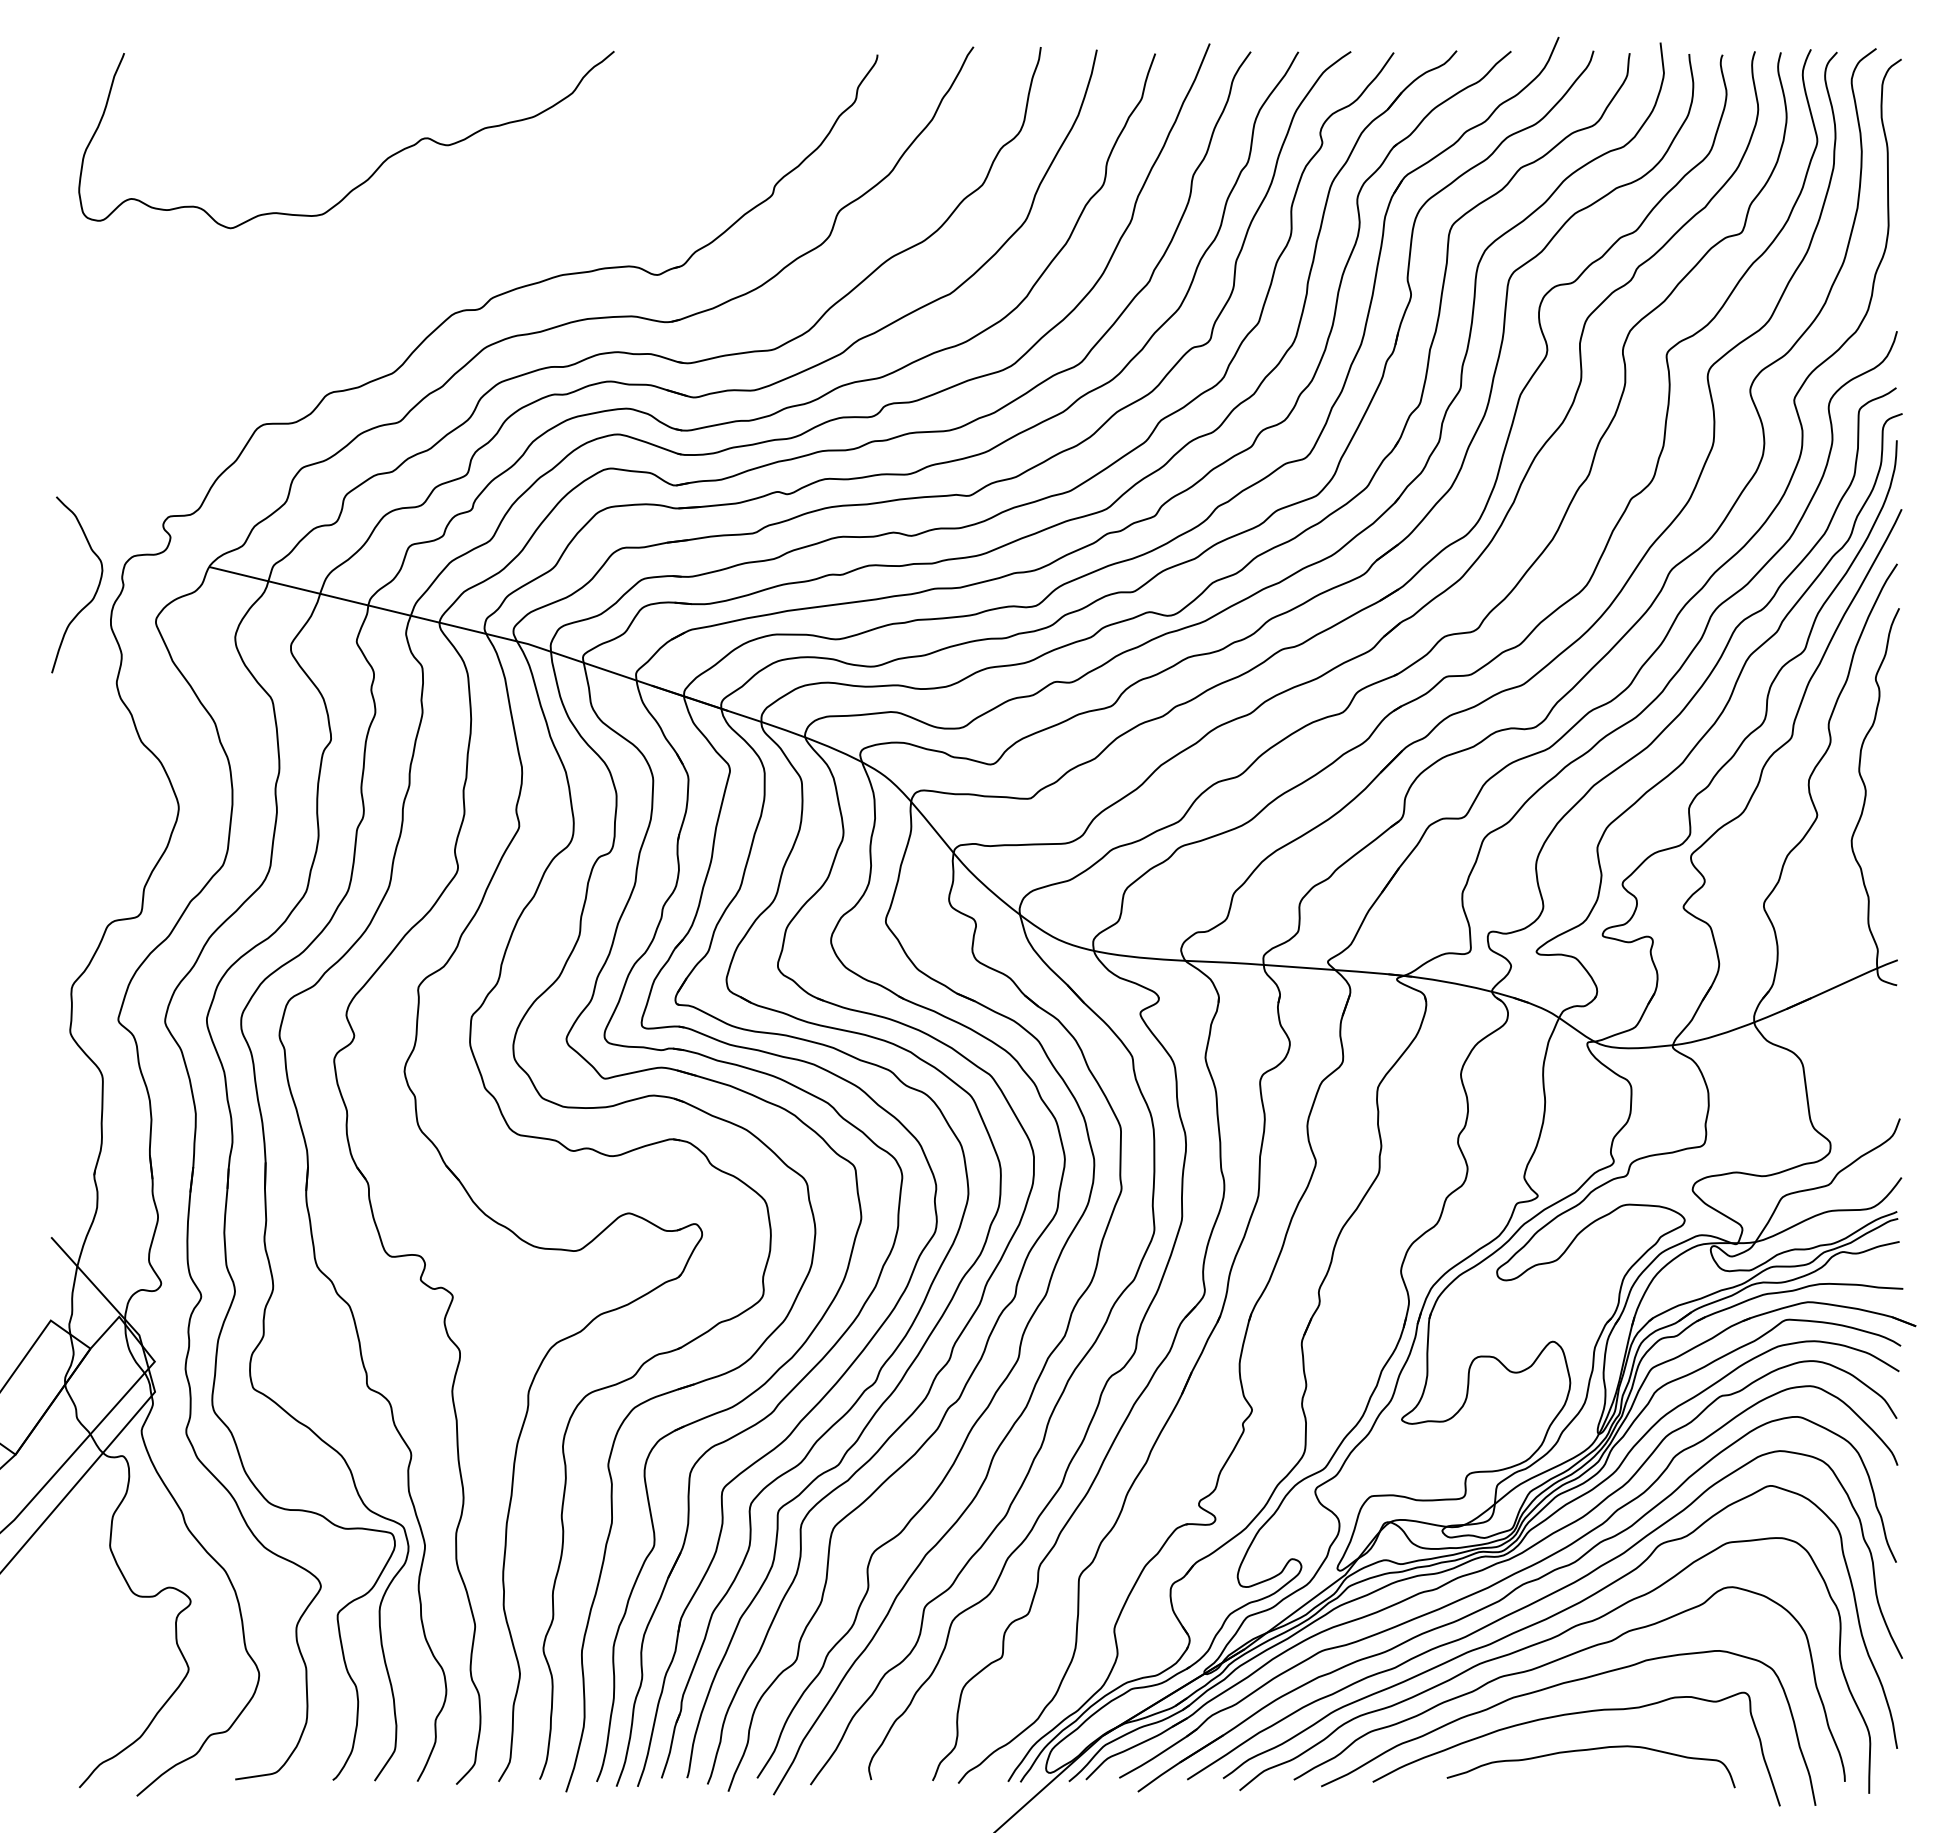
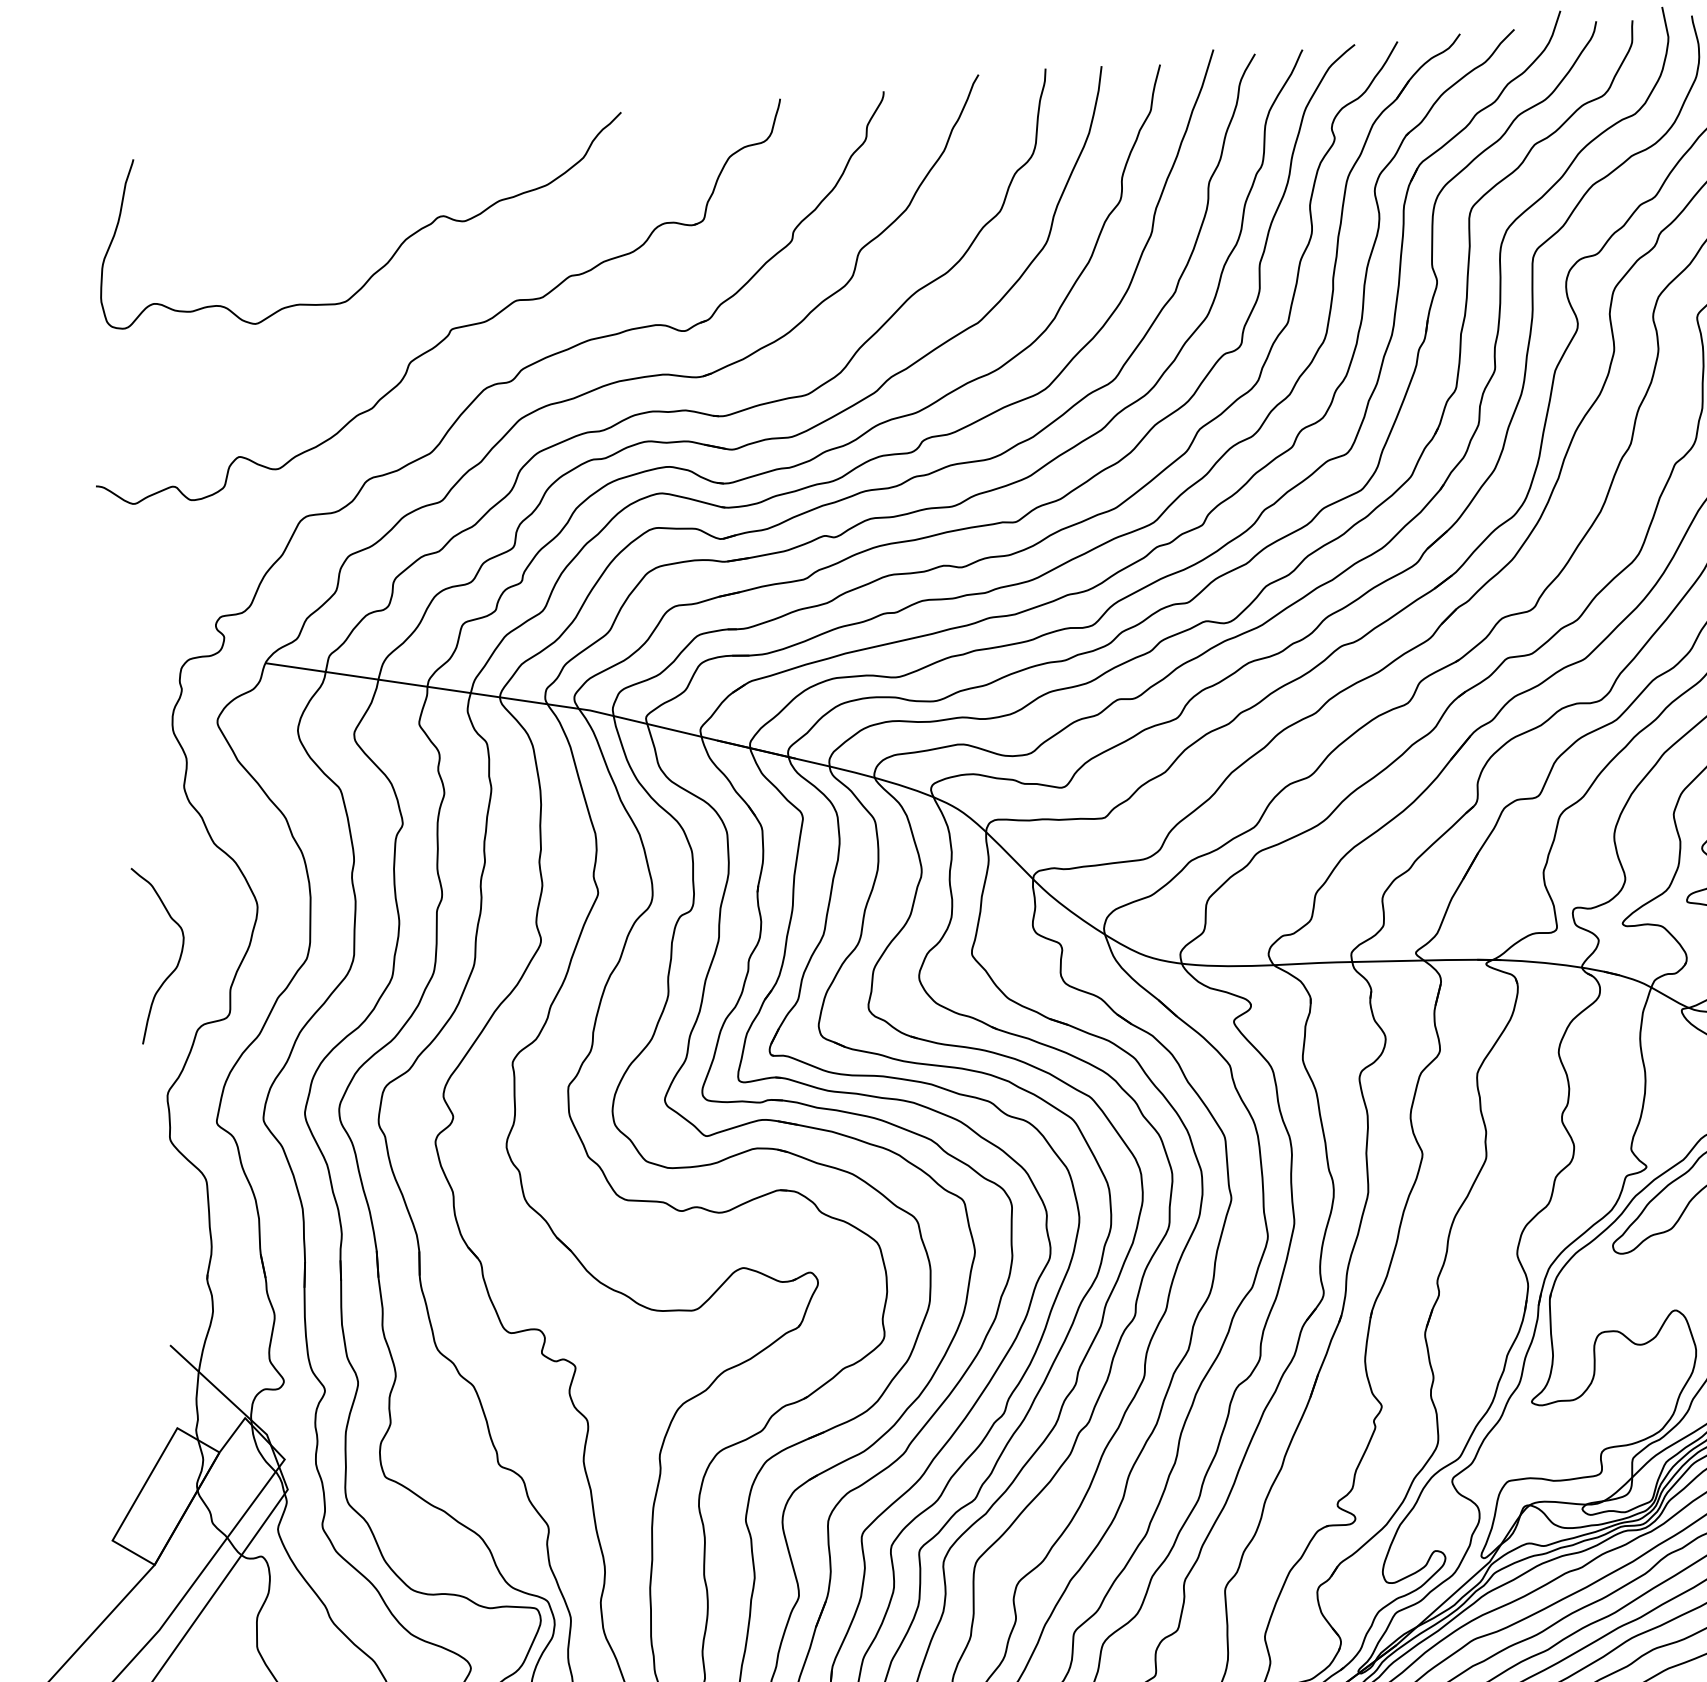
part: (426, 250) -> (452, 327), added
curve: (94, 593) -> (177, 961), moved

